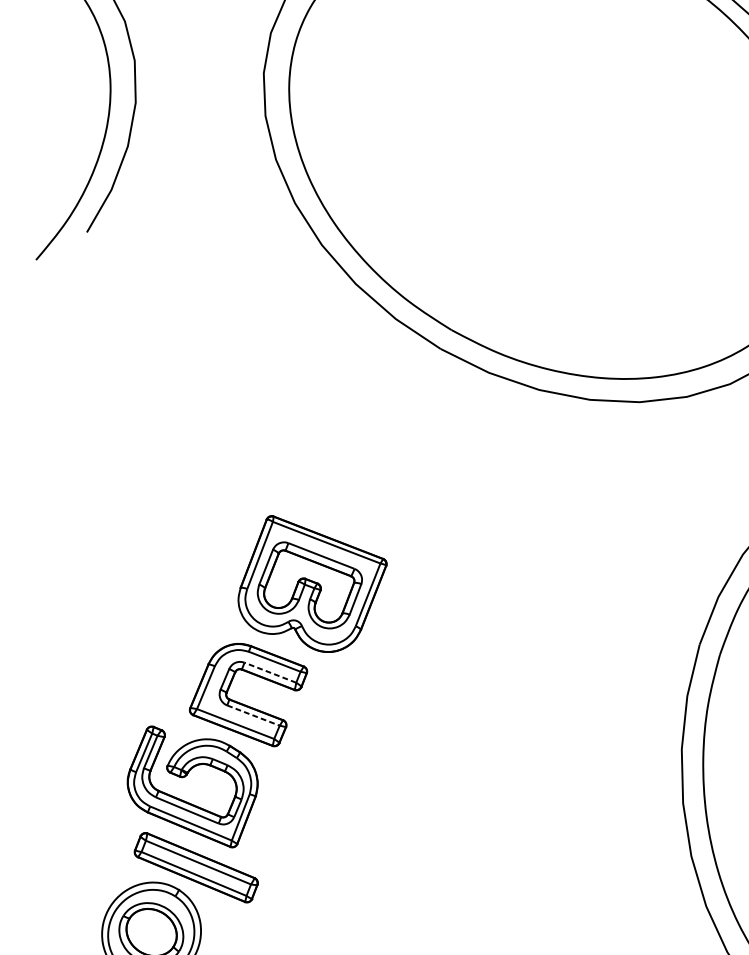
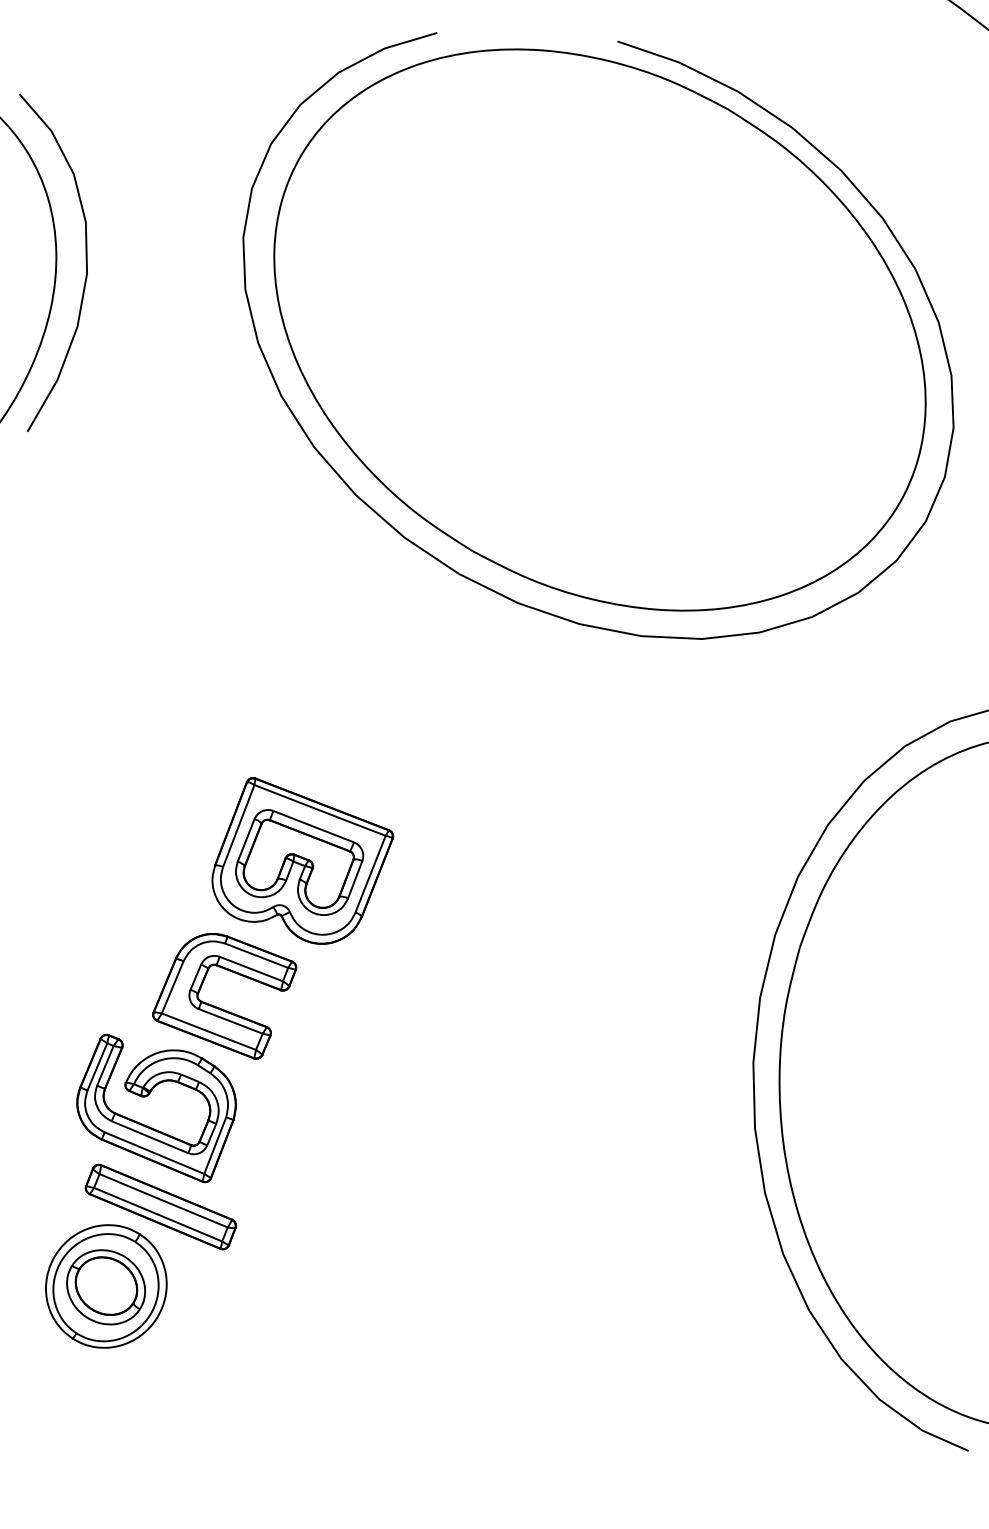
line: (270, 673) -> (251, 969), dashed -> solid
line: (254, 715) -> (231, 1021), dashed -> solid

